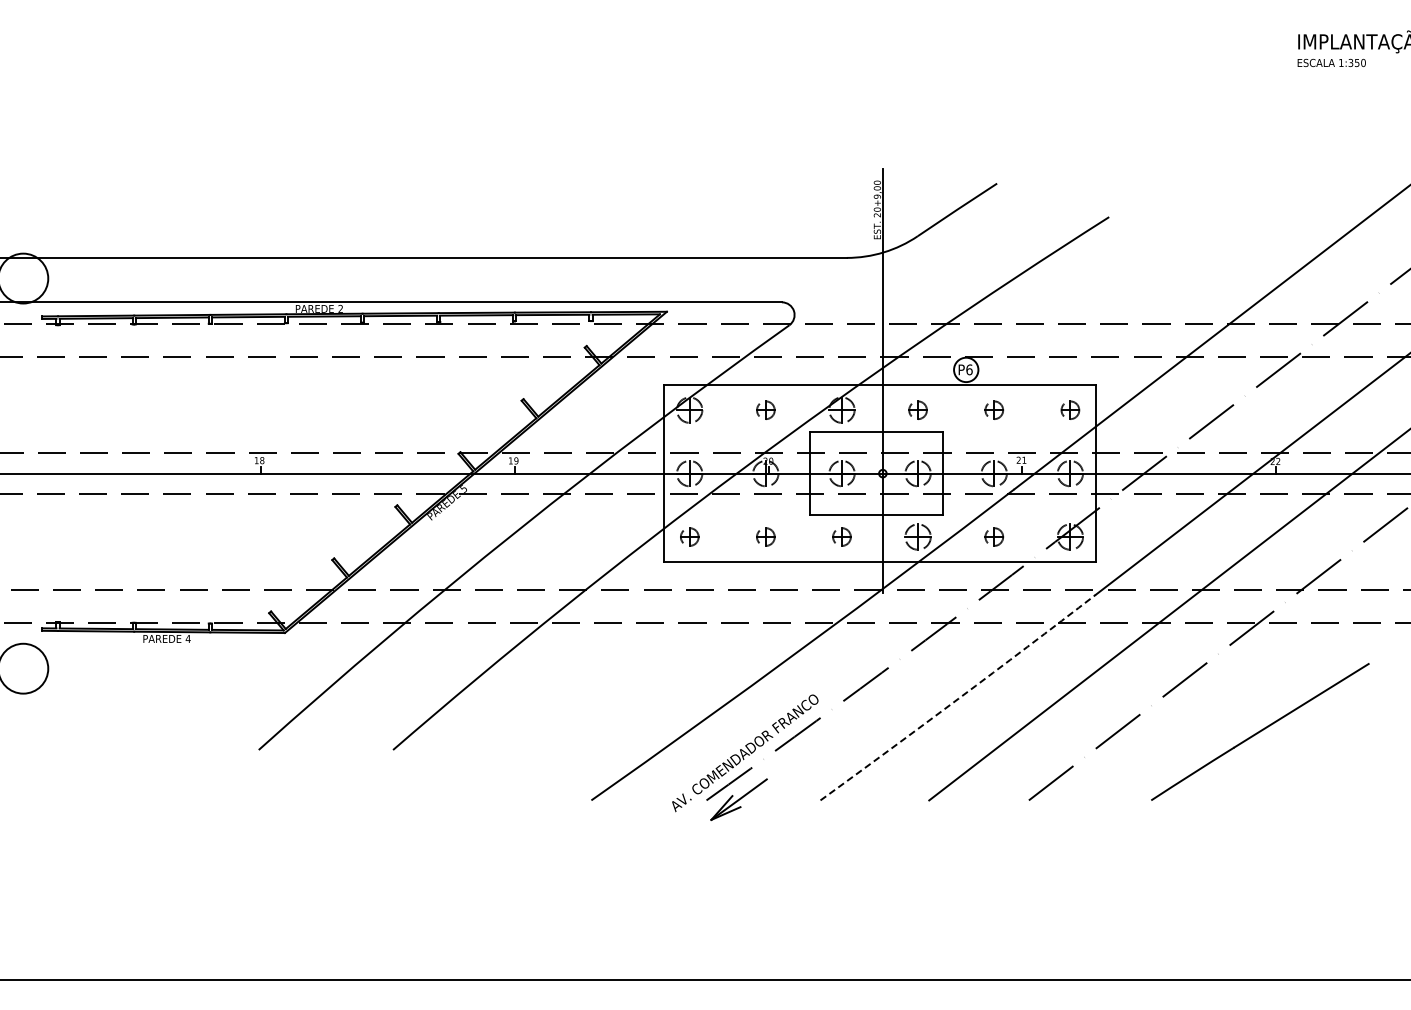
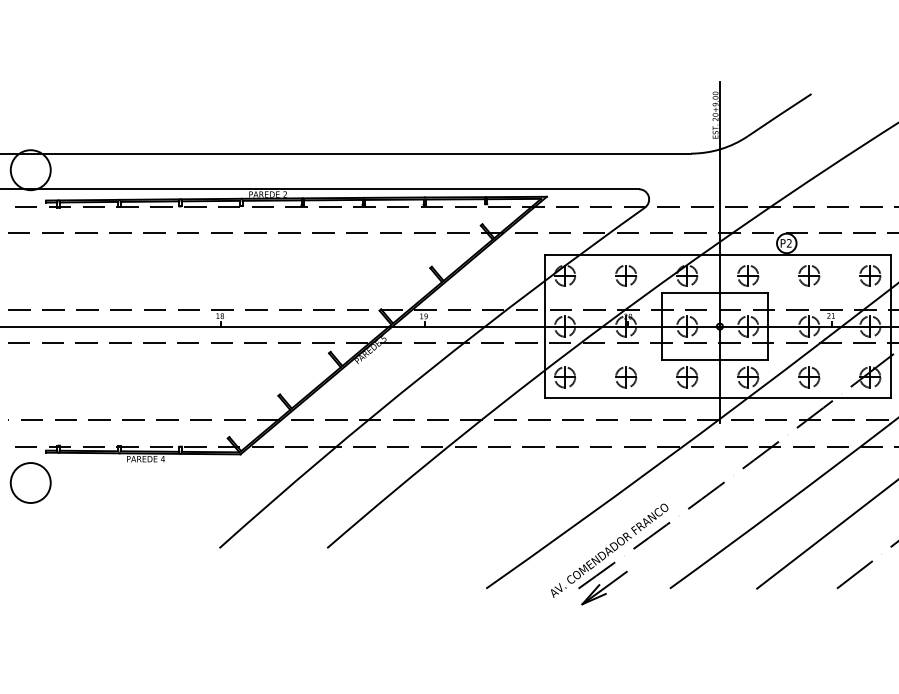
text: (969, 369) -> (789, 243), P6 -> P2
part: (765, 410) -> (625, 275), size x1.43
part: (917, 410) -> (747, 275), size x1.43
part: (994, 410) -> (809, 275), size x1.43
part: (1070, 410) -> (870, 275), size x1.43
part: (689, 536) -> (564, 377), size x1.43
part: (765, 536) -> (625, 377), size x1.43
part: (841, 536) -> (686, 377), size x1.43
part: (994, 536) -> (809, 377), size x1.43
arc: (958, 698) -> (780, 506), dashed -> solid

